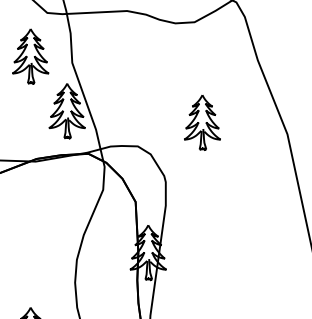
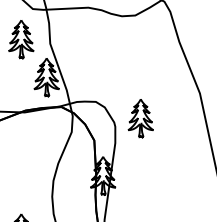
part: (201, 122) -> (140, 118), moved

